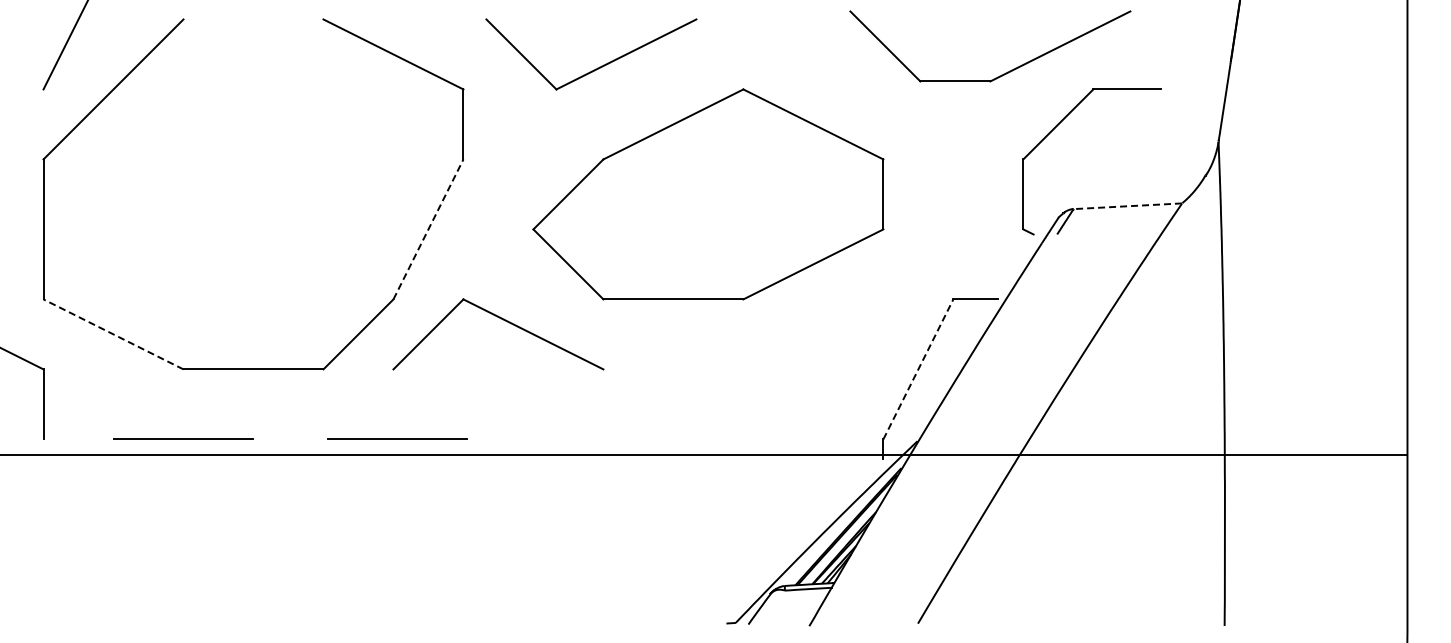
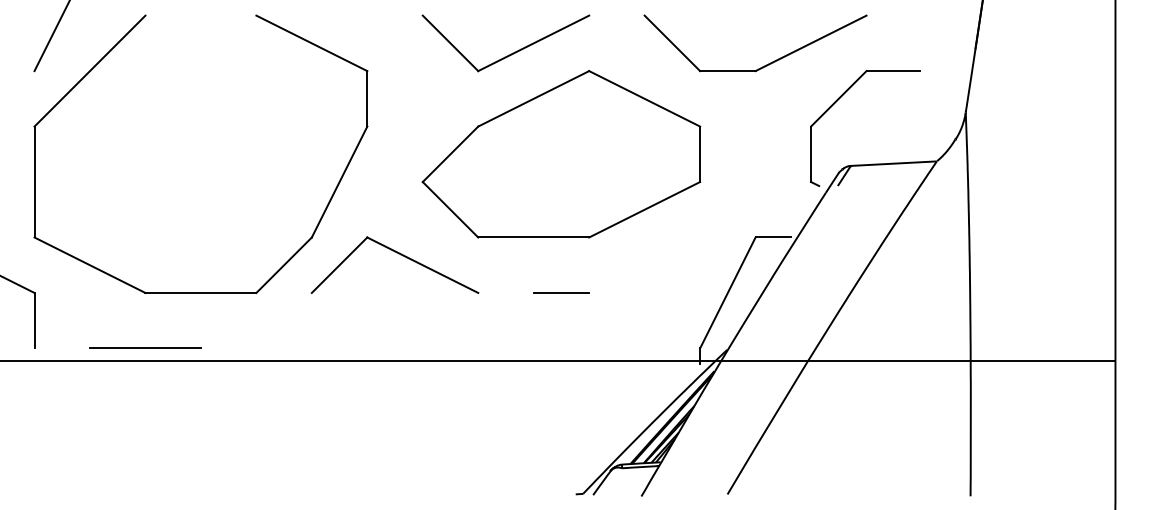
part: (597, 67) -> (510, 53), moved
part: (1003, 73) -> (765, 64), moved
line: (1127, 206) -> (893, 163), dashed -> solid
line: (428, 228) -> (339, 181), dashed -> solid
line: (113, 334) -> (89, 265), dashed -> solid
line: (918, 368) -> (727, 292), dashed -> solid
line: (708, 369) -> (561, 293), added
line: (397, 438) -> (315, 347), removed

